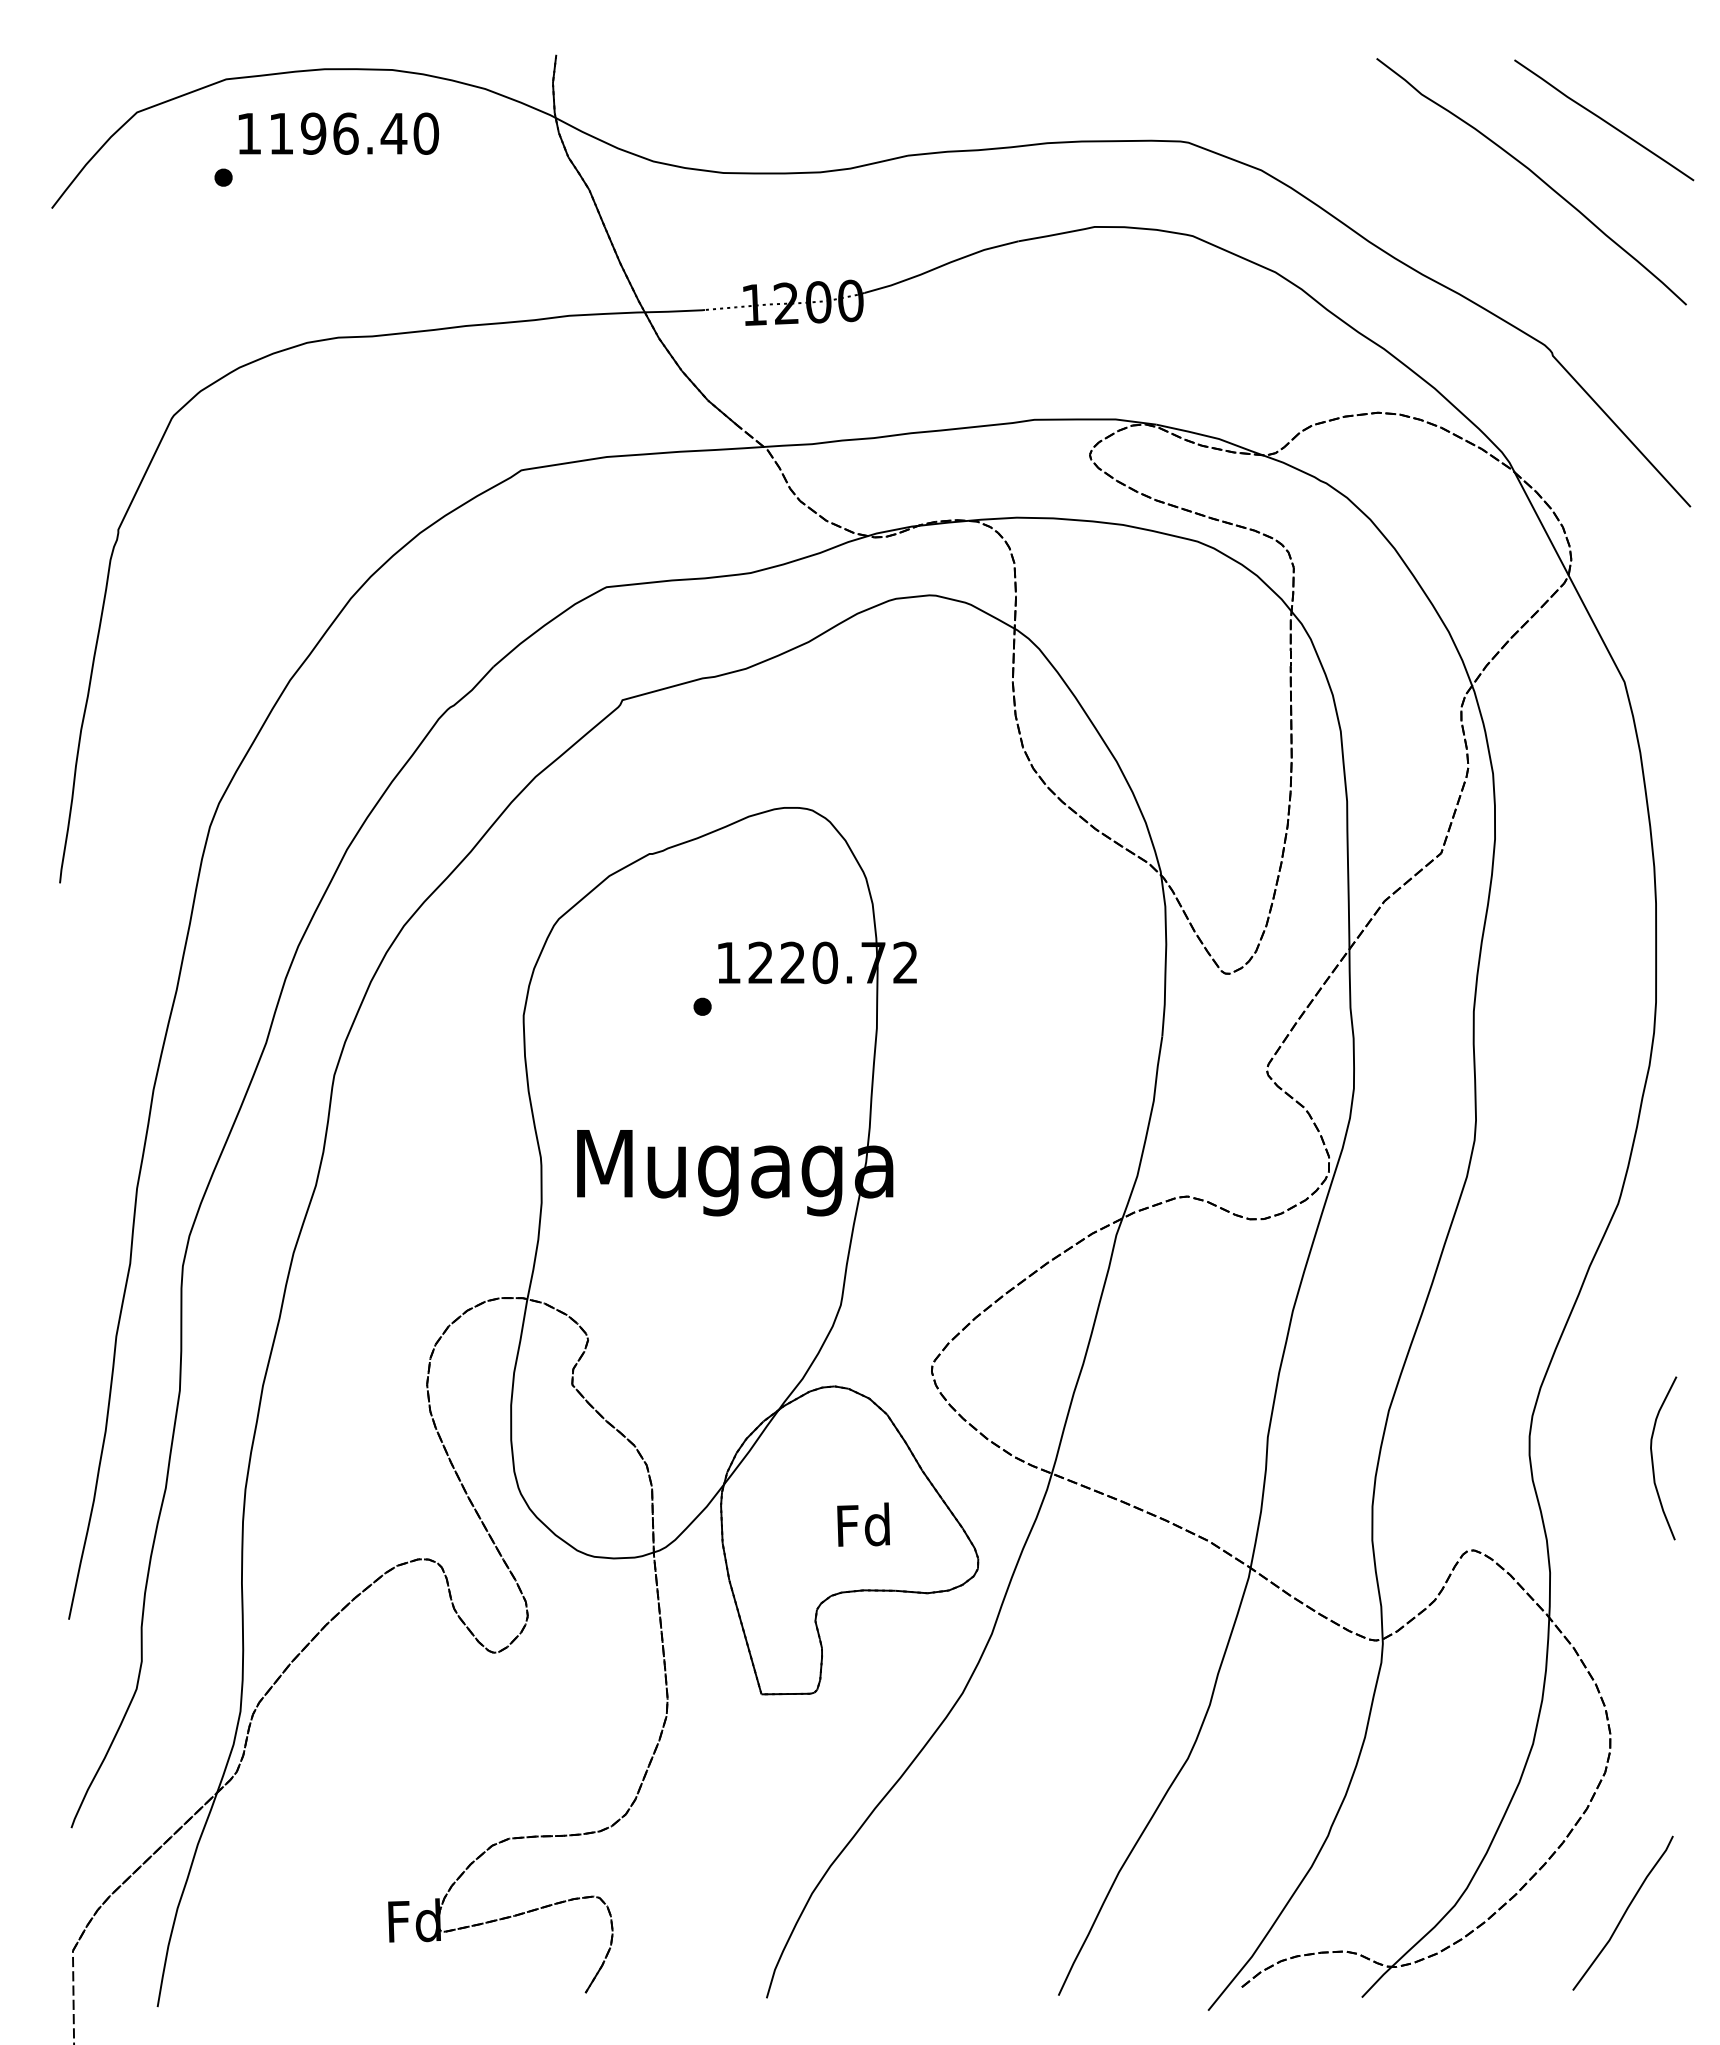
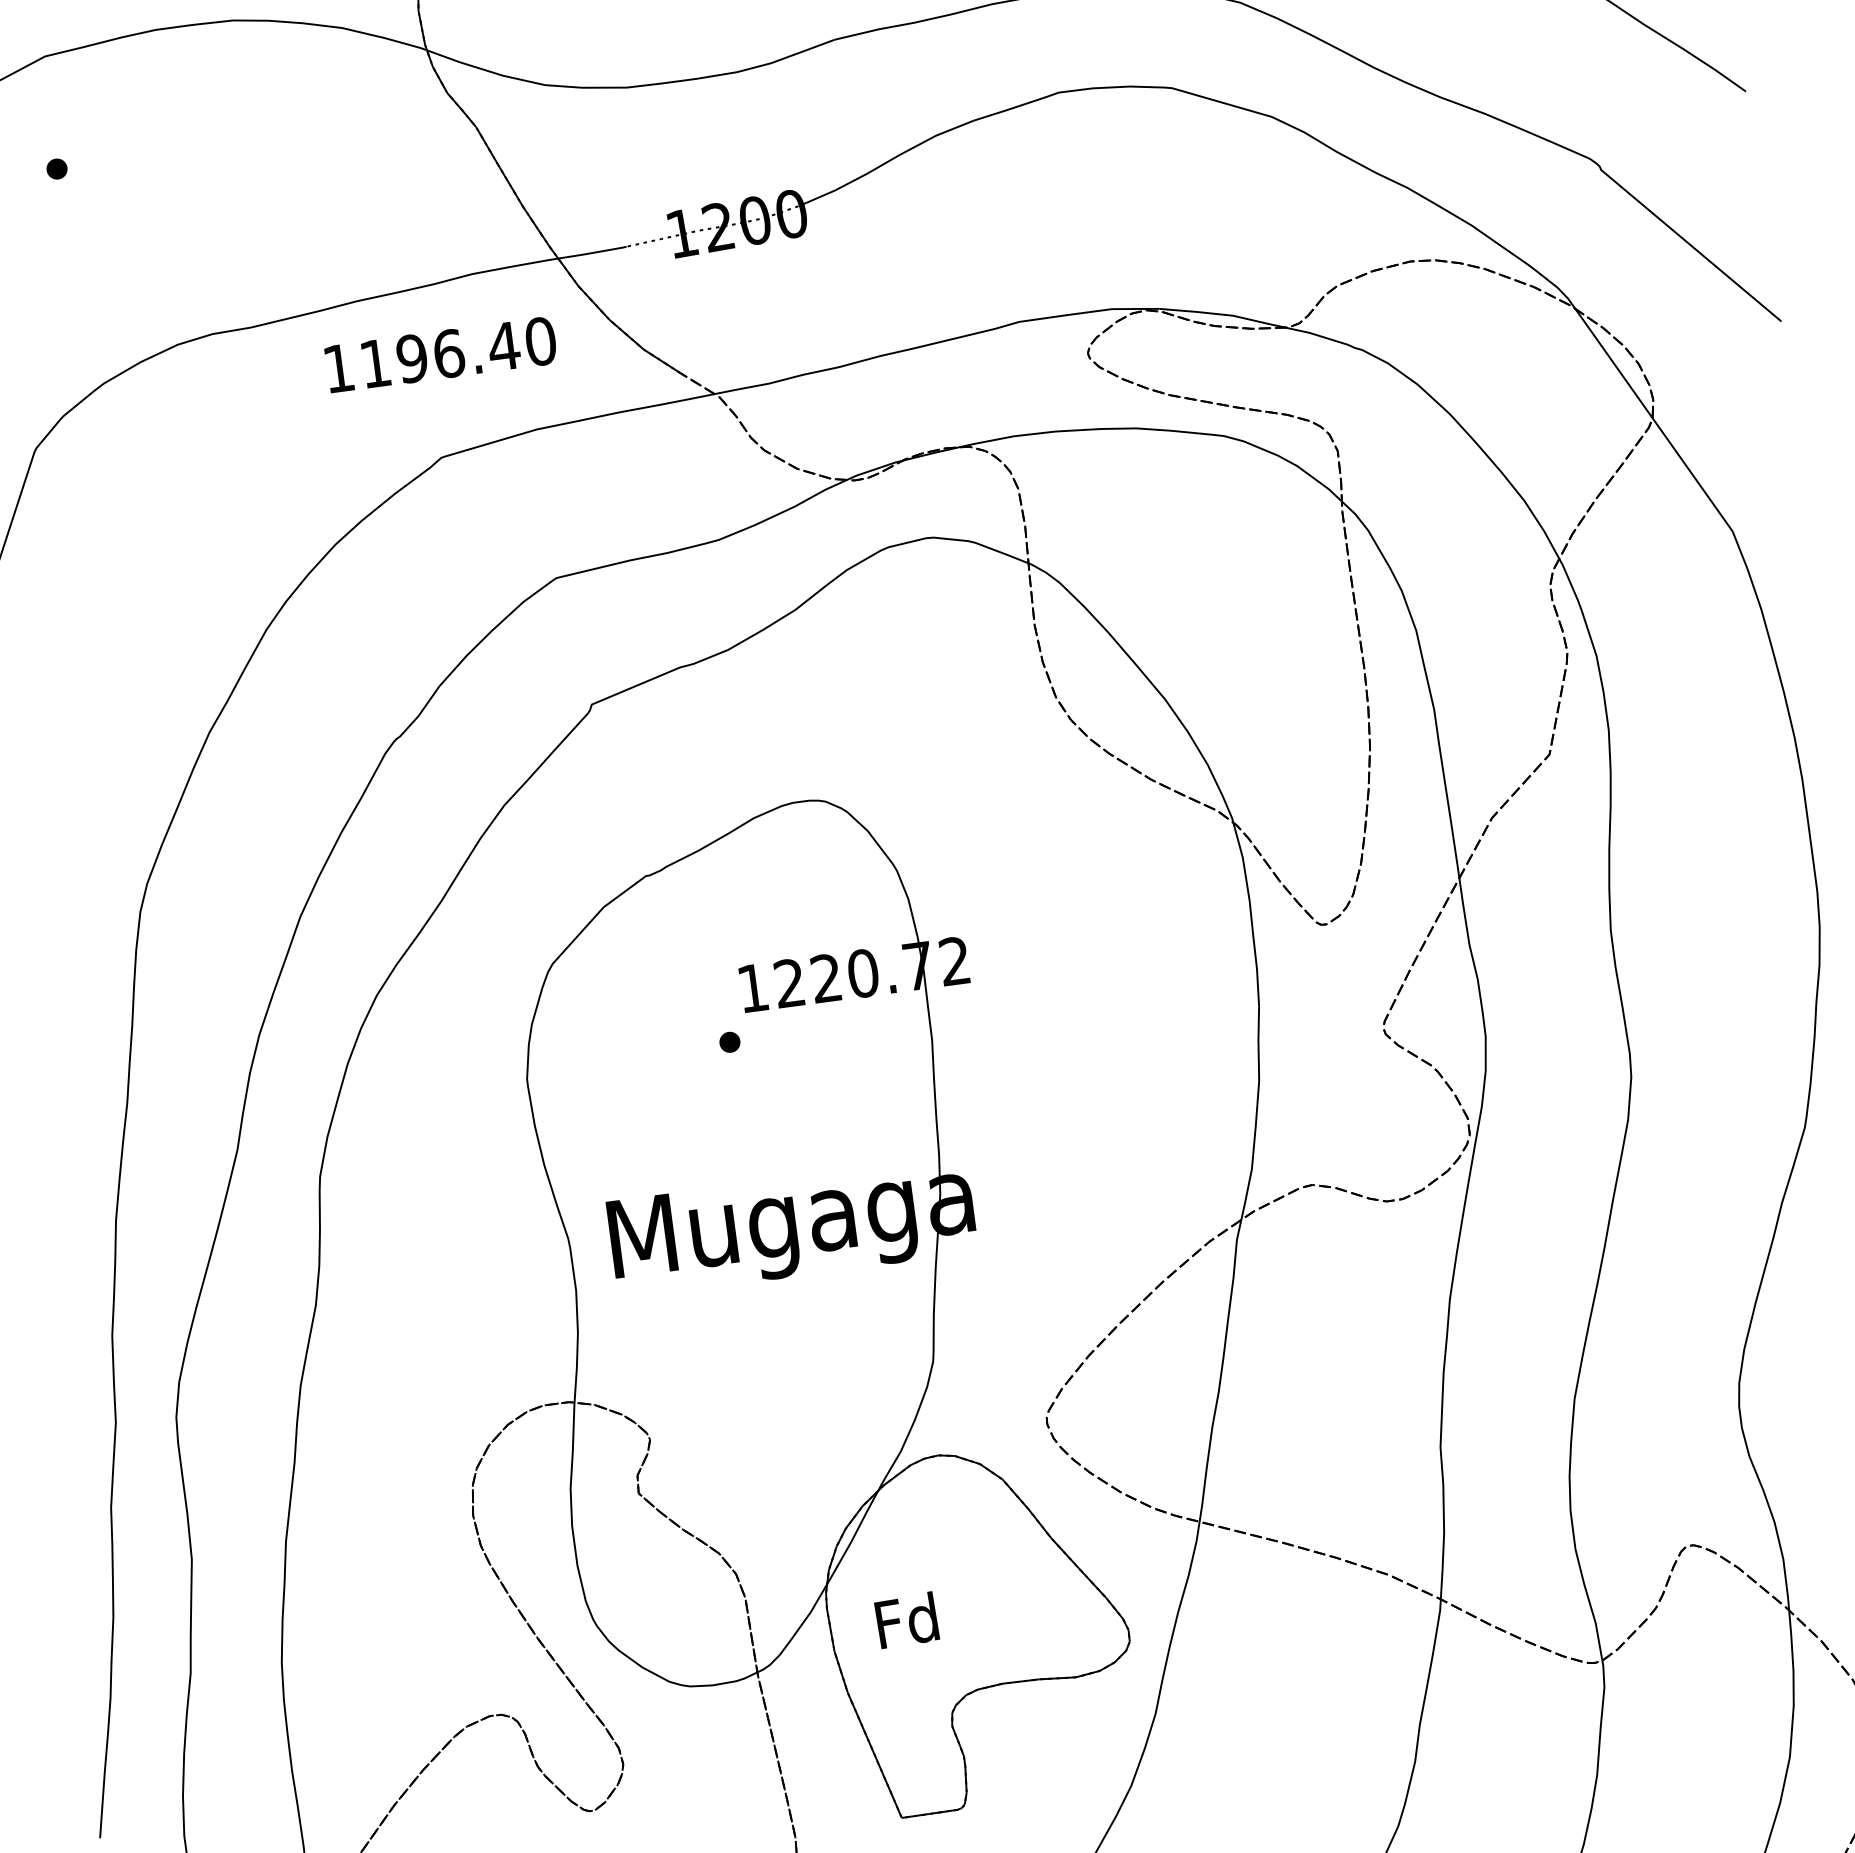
text: (338, 133) -> (440, 354), moved
text: (863, 1524) -> (906, 1620), moved

